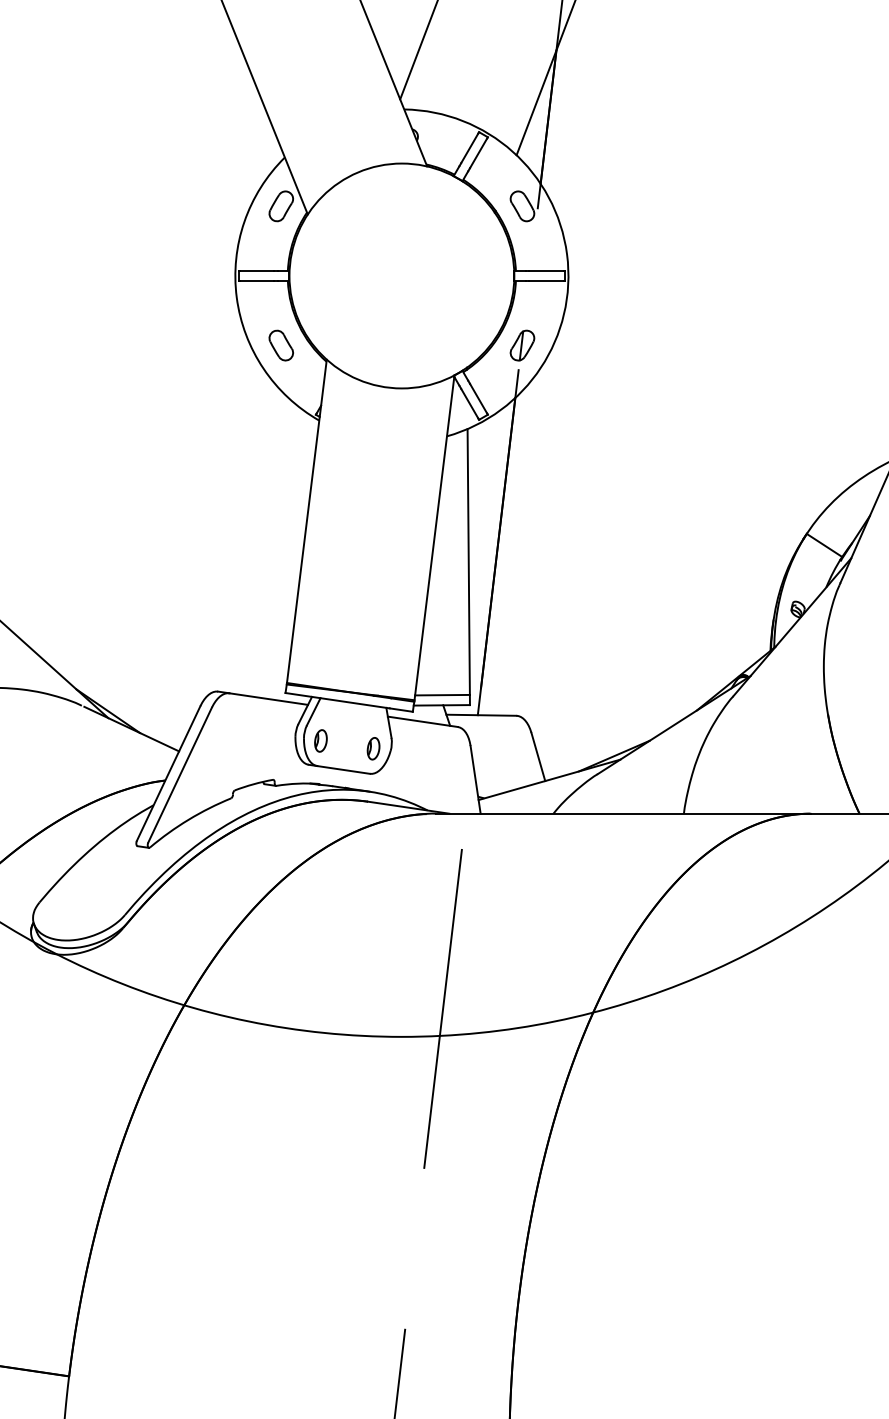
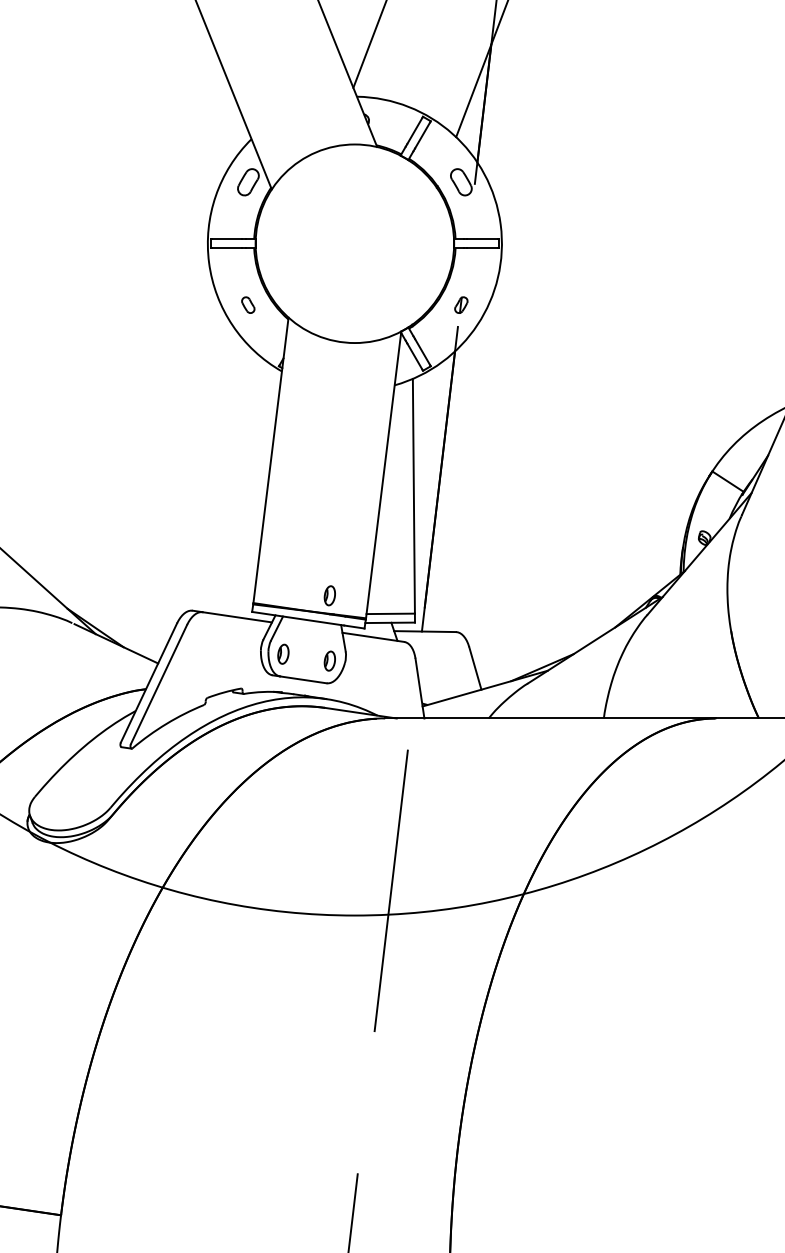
part: (280, 345) -> (247, 305), size x0.6
part: (522, 345) -> (461, 305), size x0.6
part: (373, 674) -> (329, 595), added

